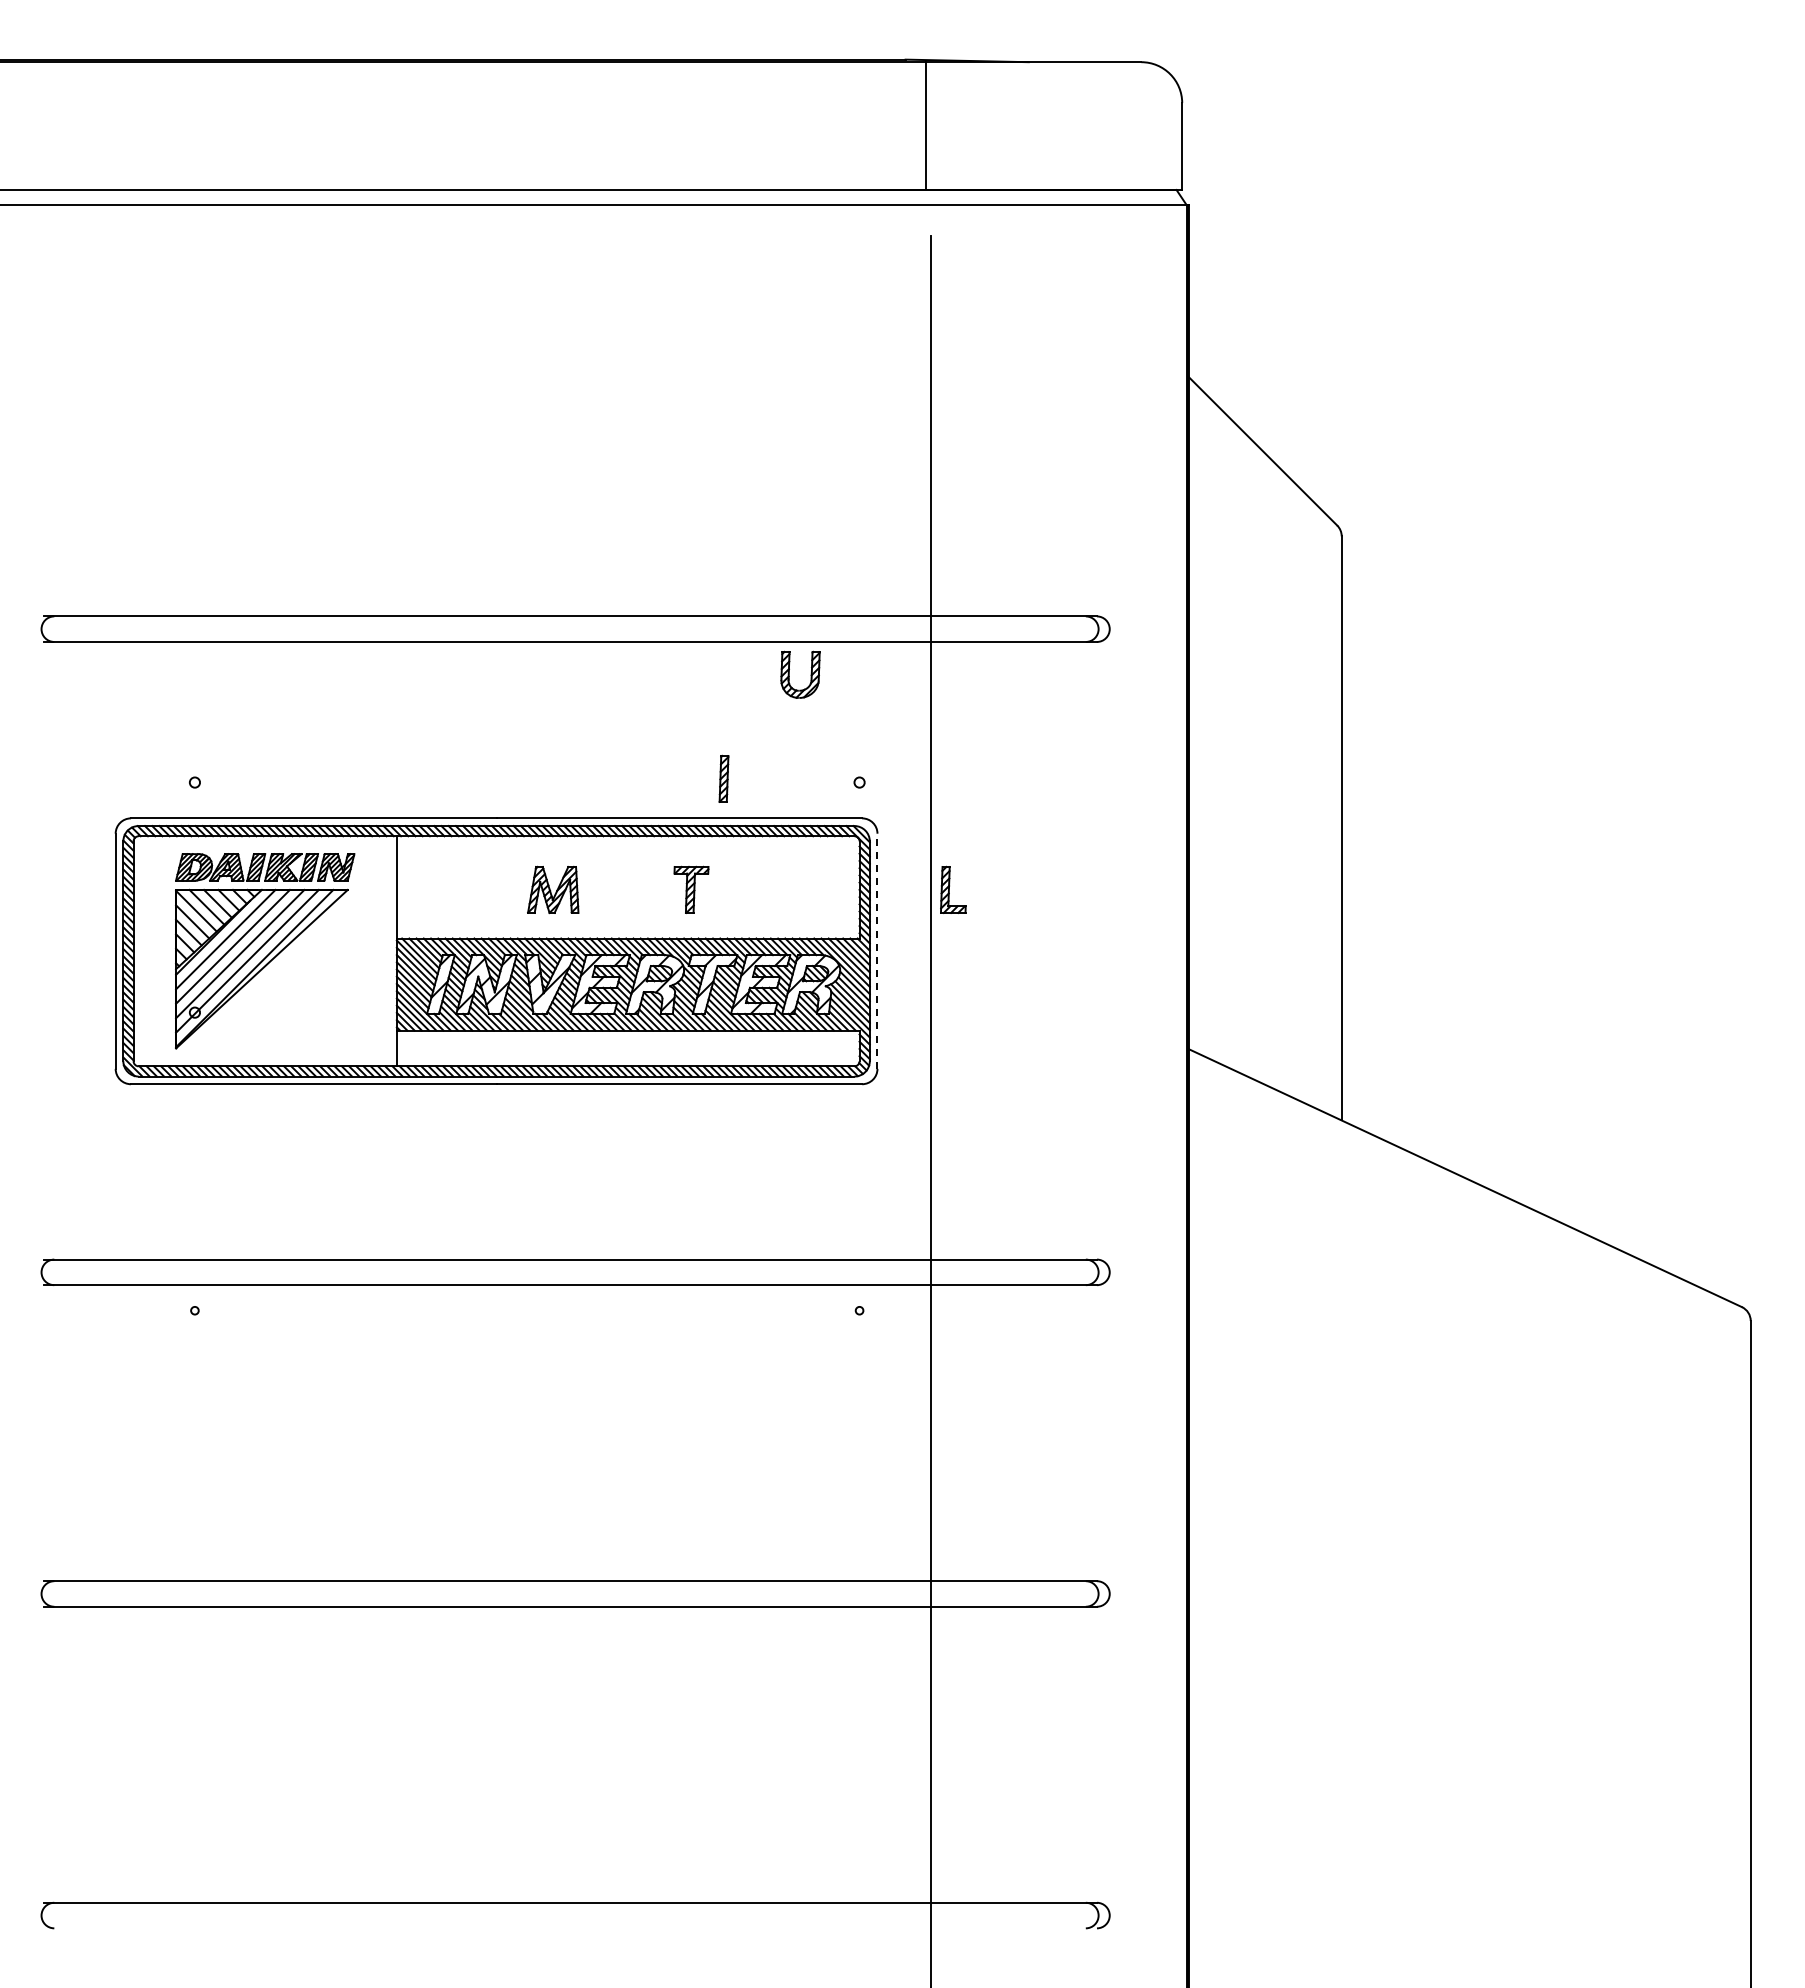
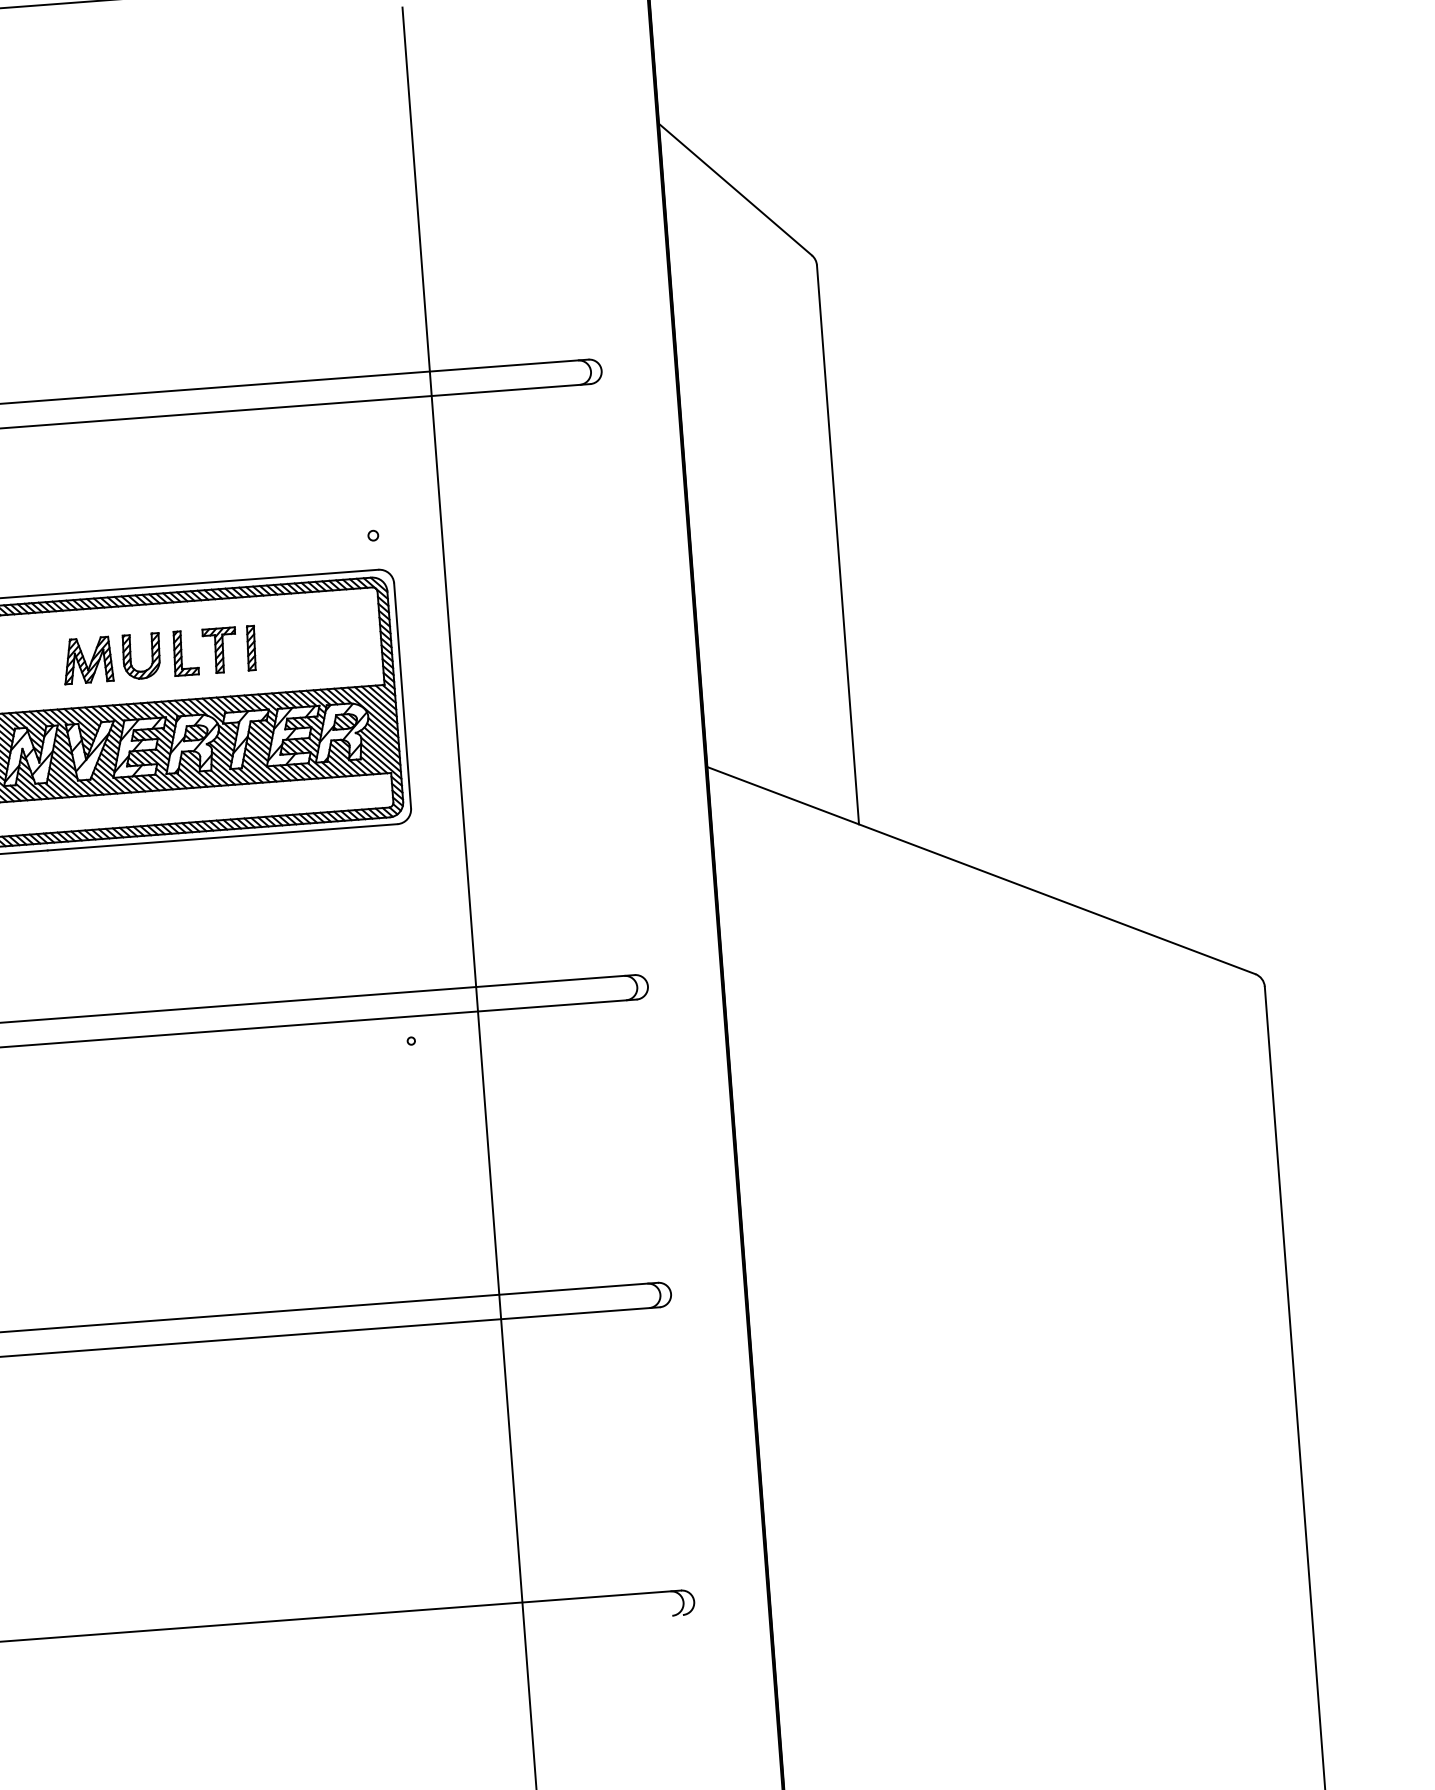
part: (810, 674) -> (151, 655), moved
part: (723, 778) -> (250, 647), moved
part: (953, 889) -> (185, 652), moved
line: (877, 951) -> (402, 696), dashed -> solid

